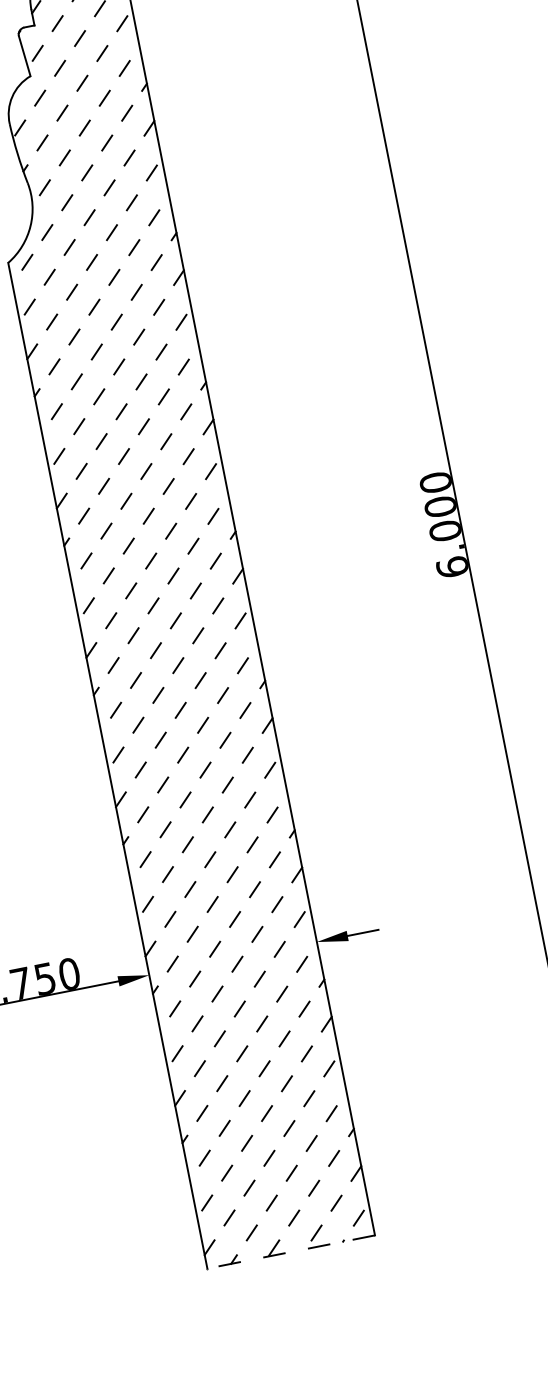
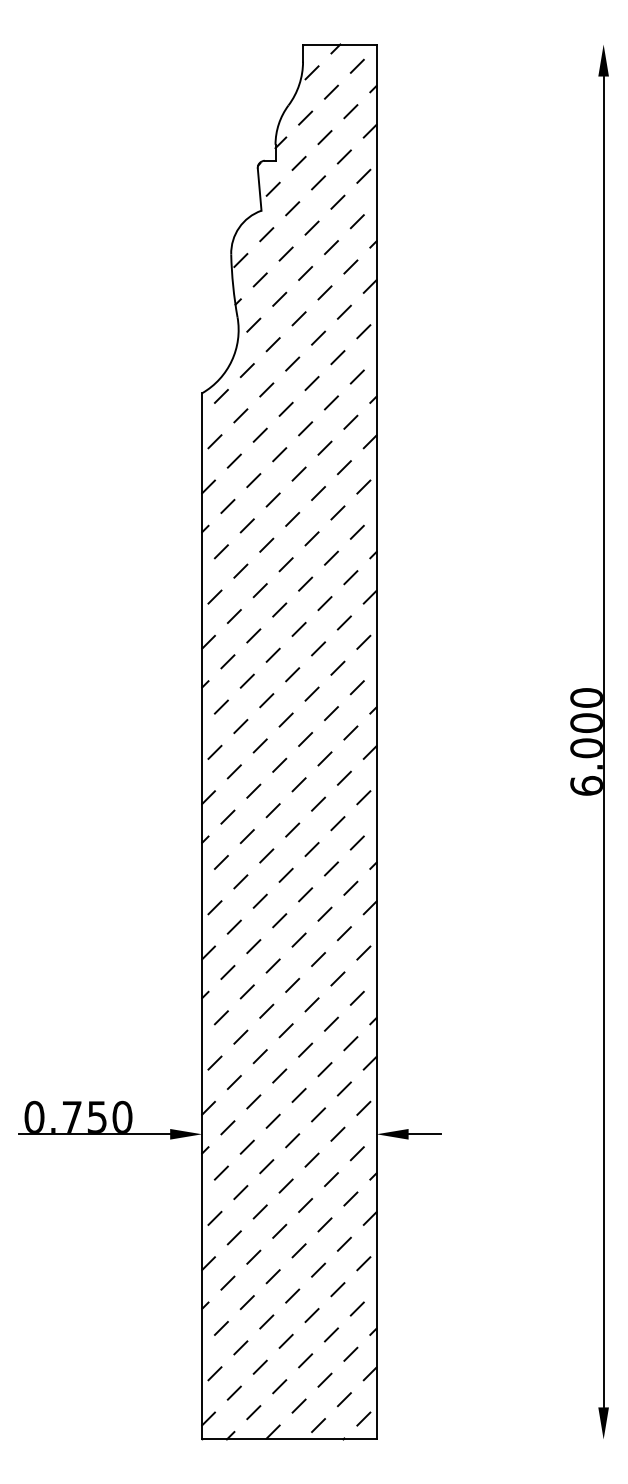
line: (290, 1252) -> (288, 1439), dashed -> solid

